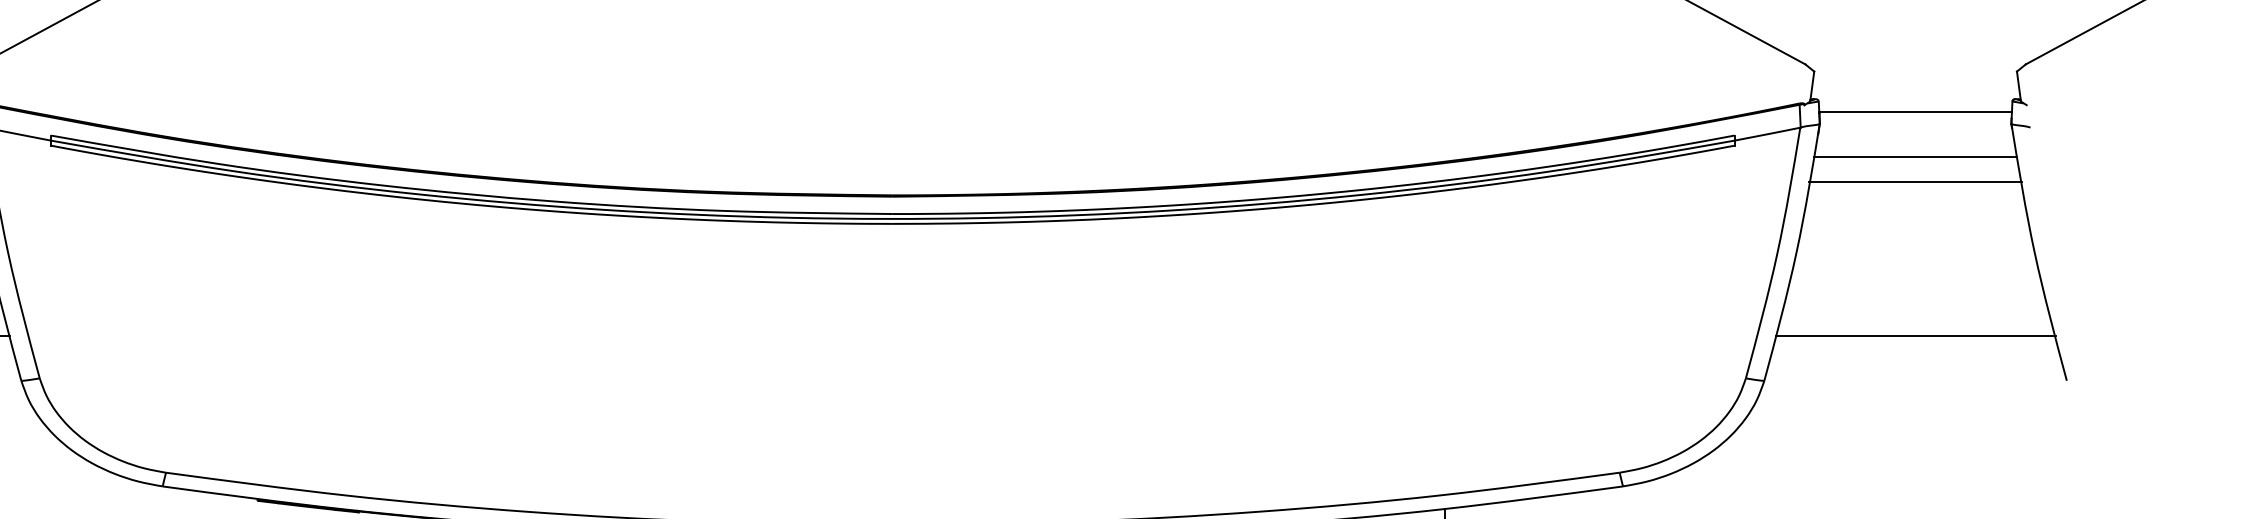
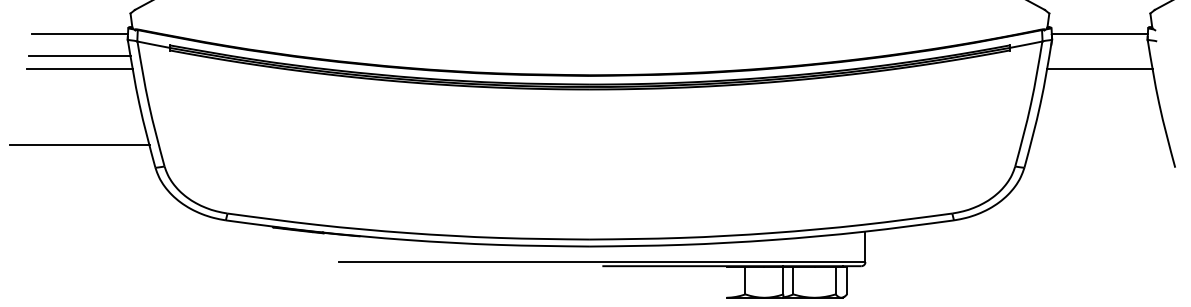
line: (1914, 157) -> (1099, 56), removed
line: (1914, 336) -> (1099, 145), removed

